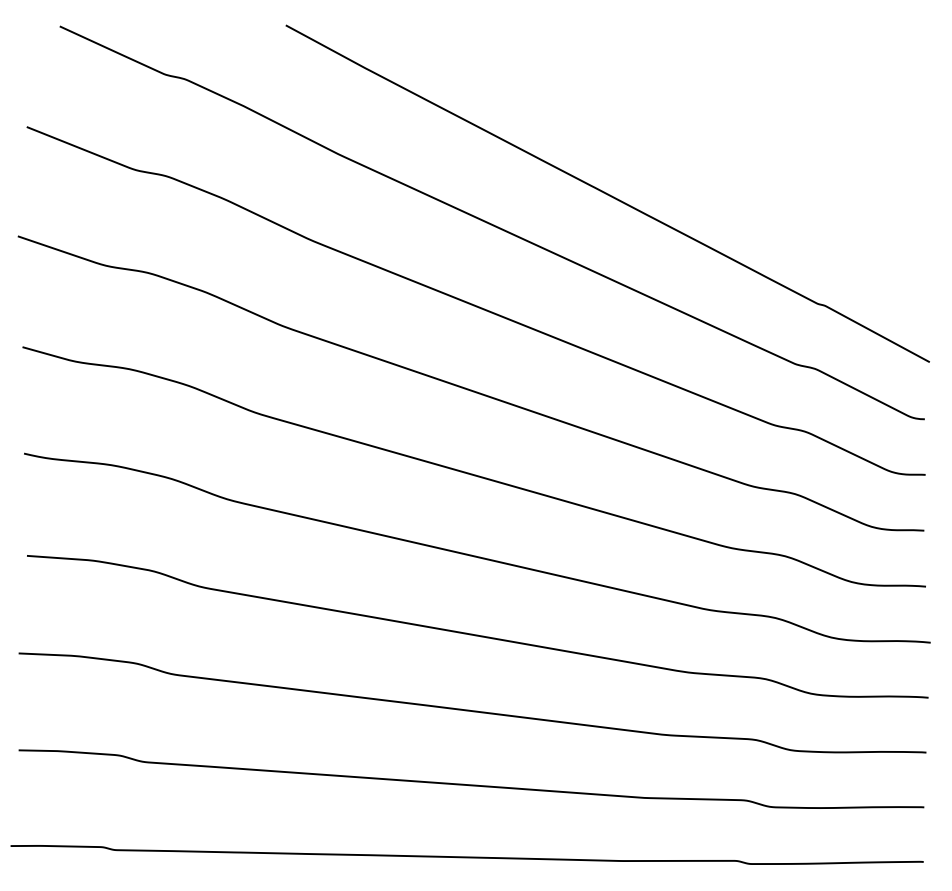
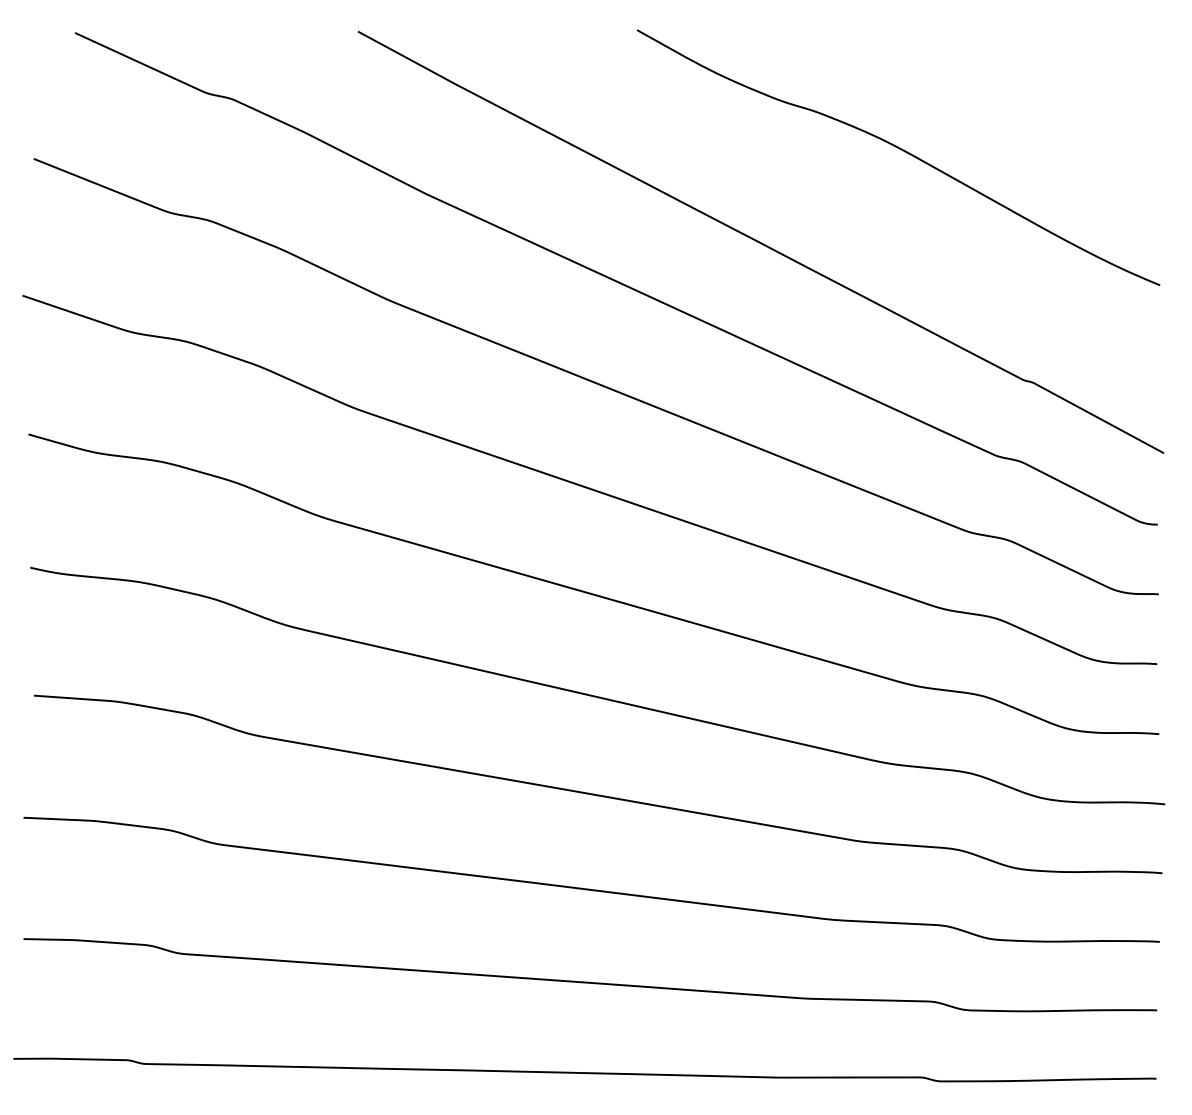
curve: (720, 120) -> (901, 150), added

